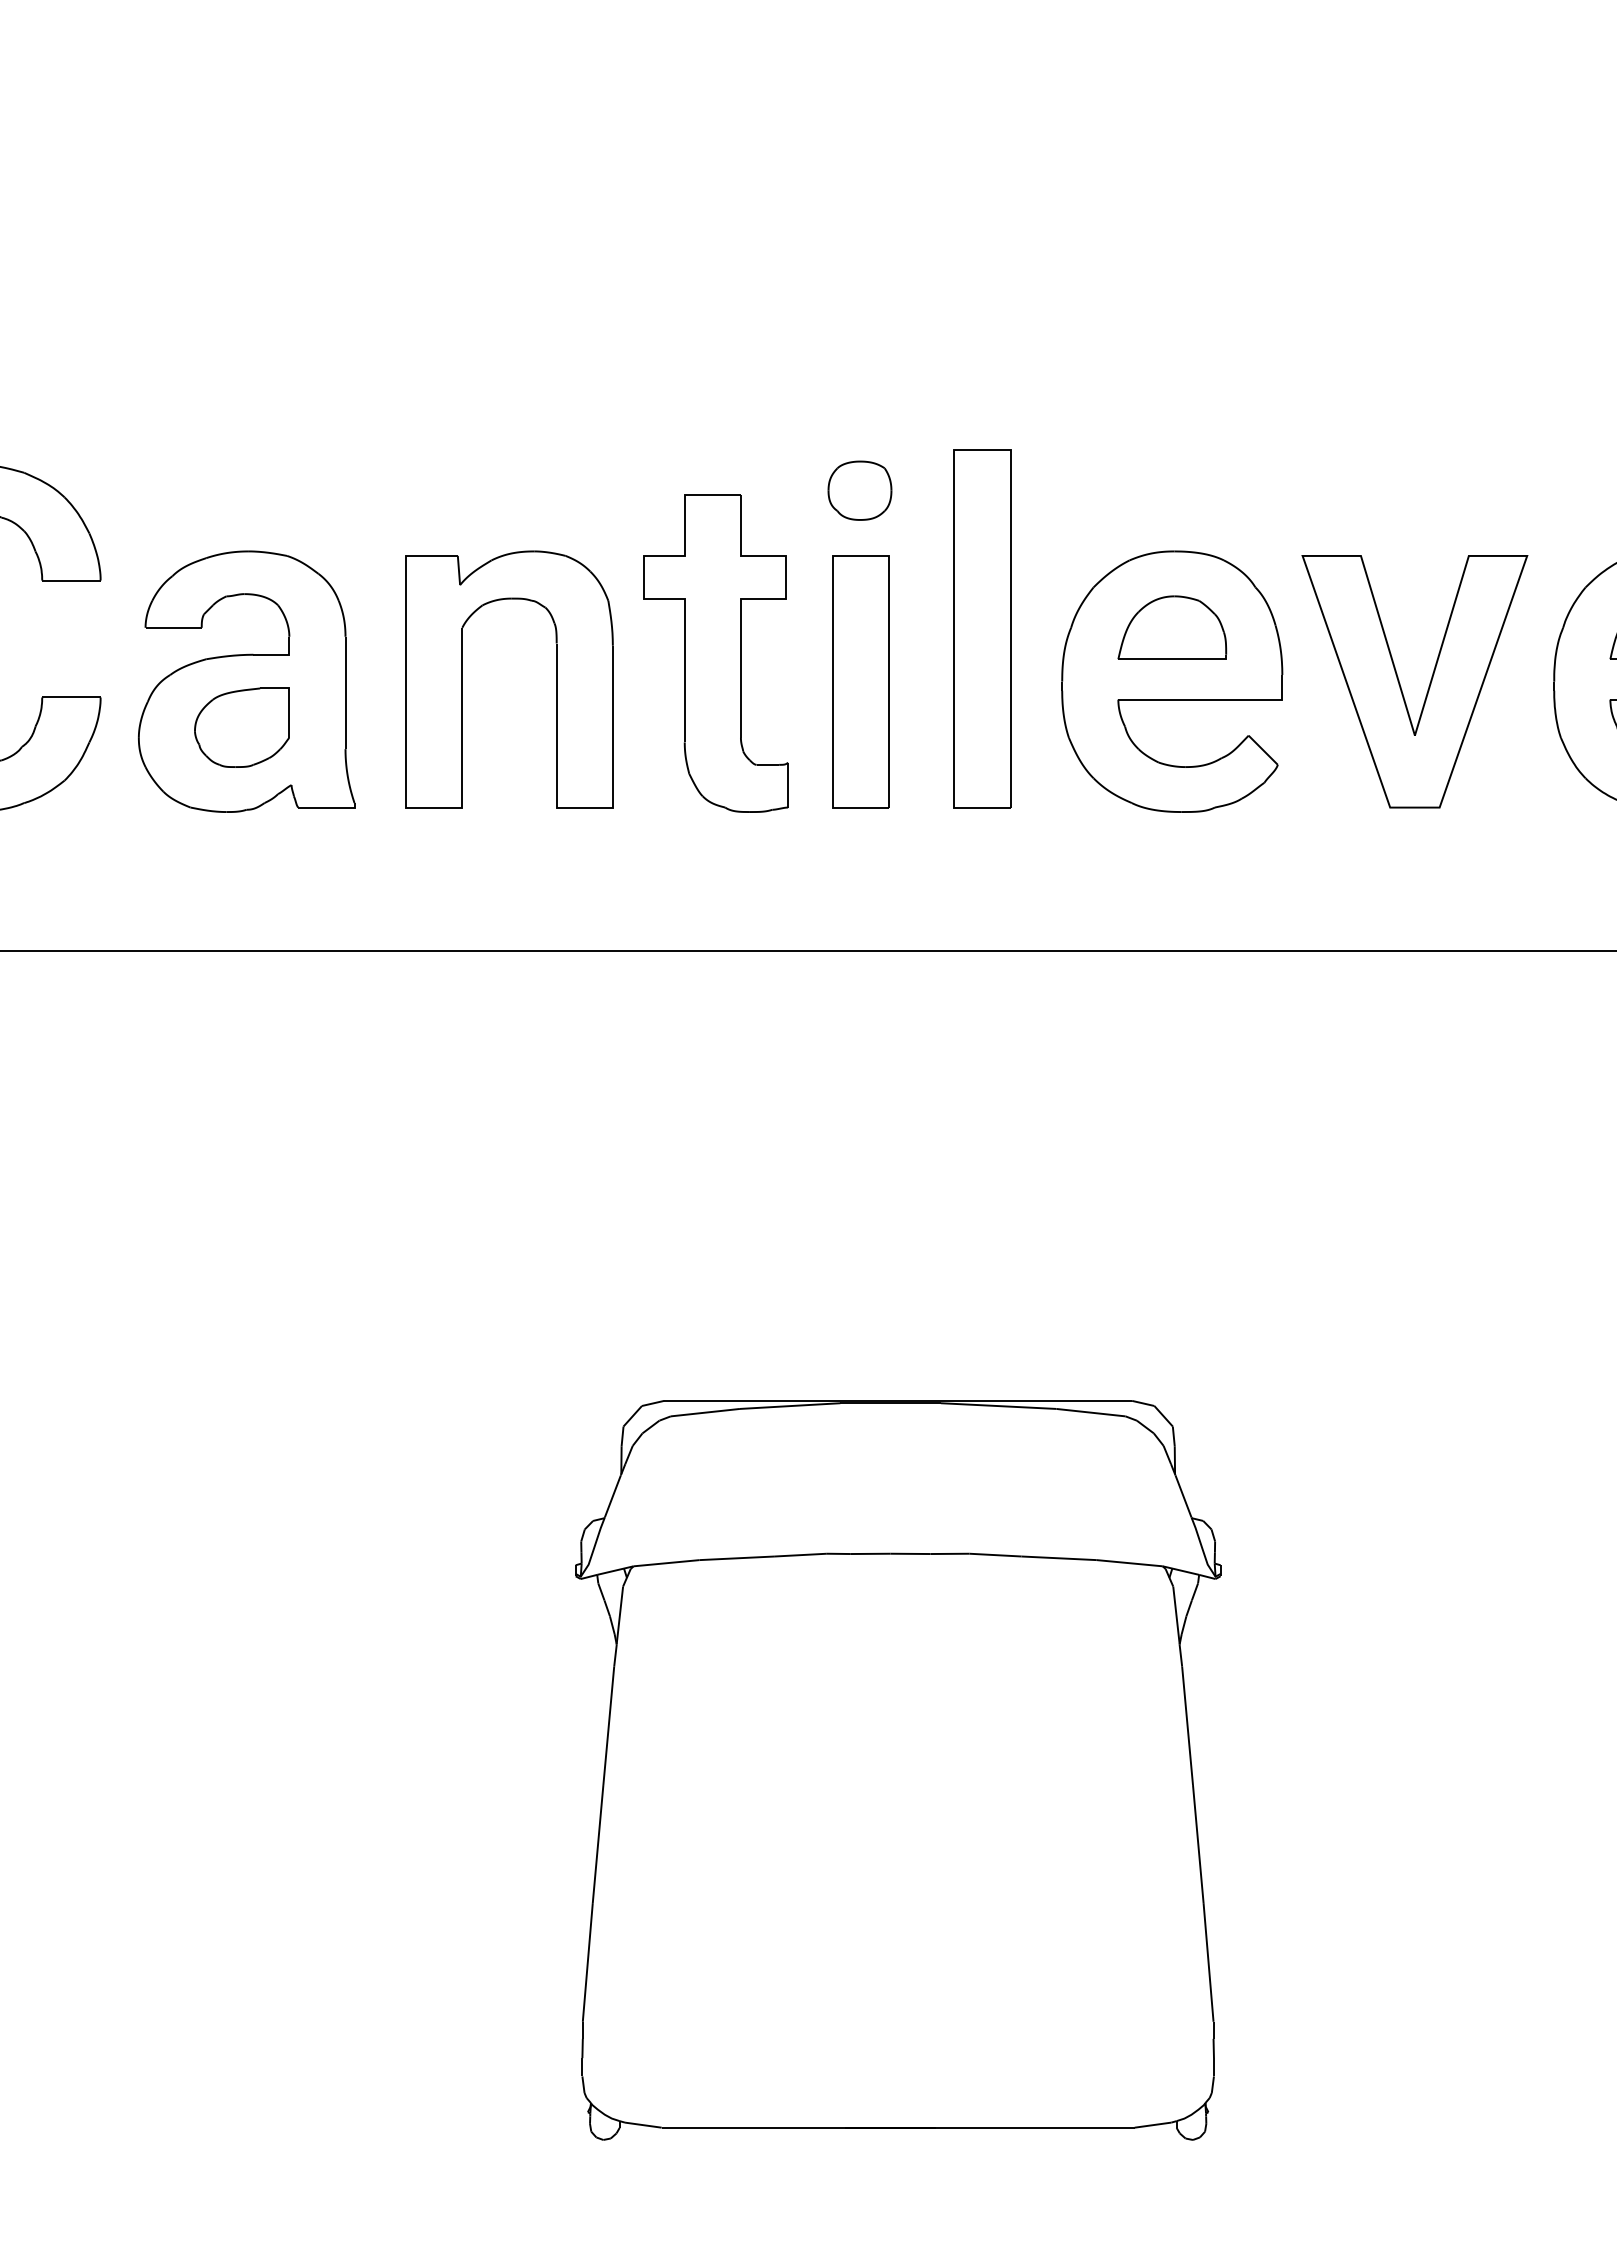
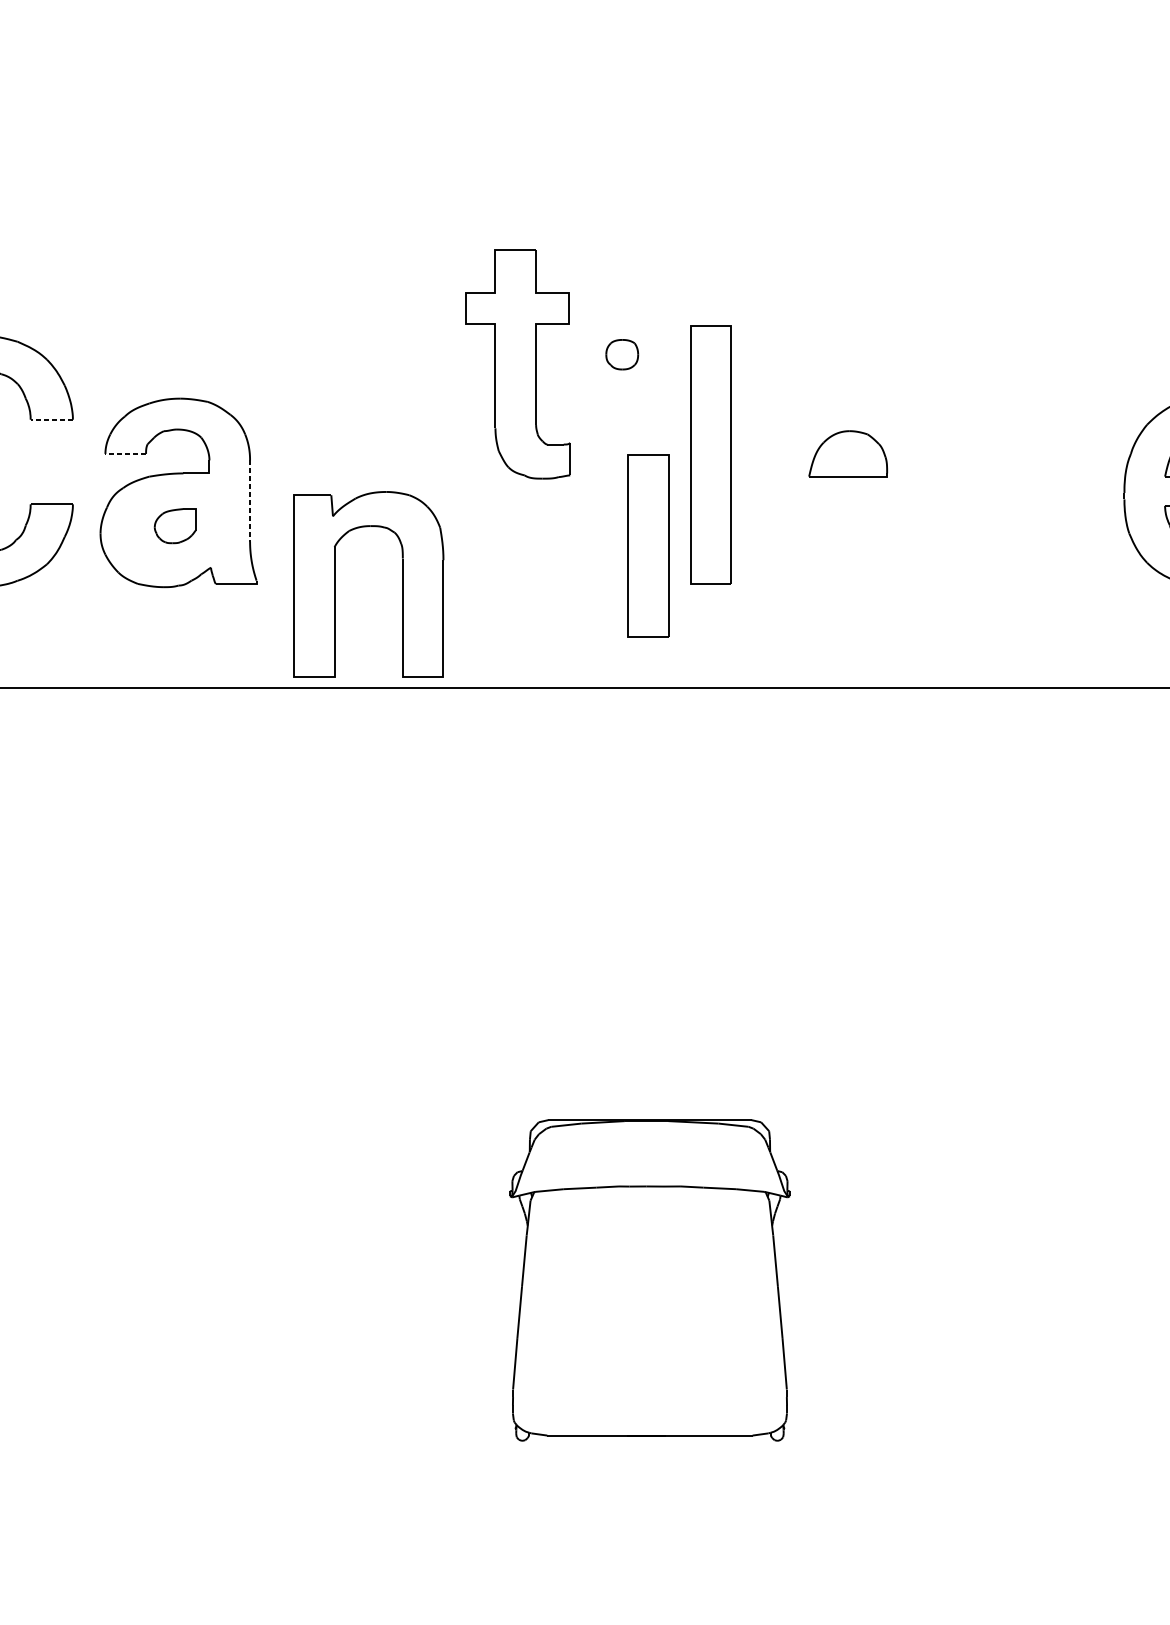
part: (859, 490) -> (621, 354), size x0.7
line: (70, 580) -> (51, 419), solid -> dashed
line: (173, 627) -> (125, 453), solid -> dashed
part: (715, 653) -> (517, 363), moved
part: (462, 679) -> (334, 584), moved
part: (860, 681) -> (647, 546), moved
part: (1172, 681) -> (848, 492), removed
part: (1401, 686) -> (1013, 496), removed
line: (345, 693) -> (250, 501), solid -> dashed
part: (241, 727) -> (174, 526), size x0.6
part: (898, 1770) -> (650, 1280), size x0.6

